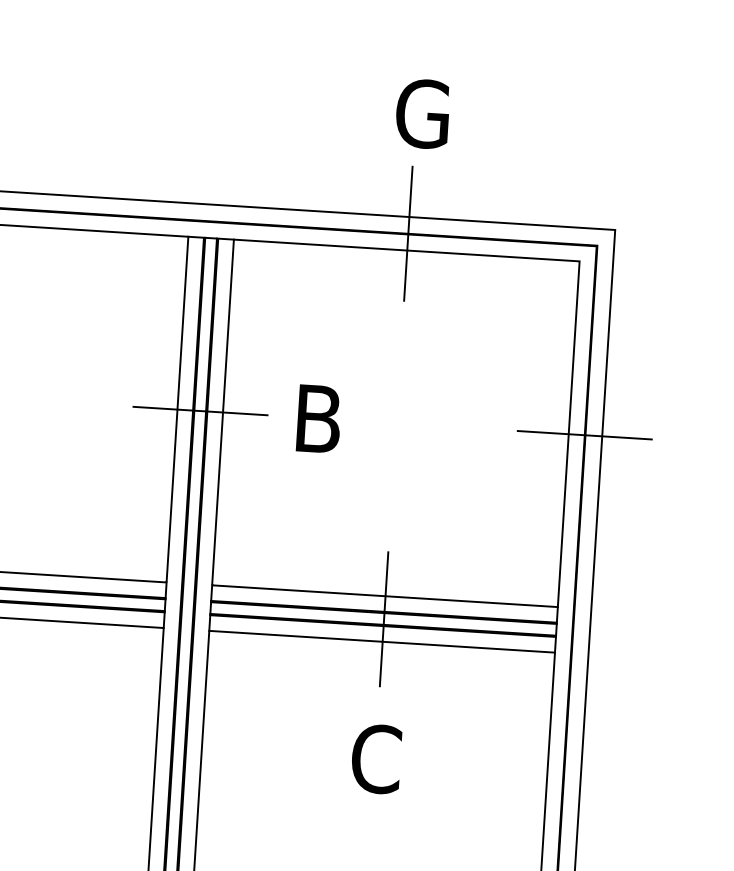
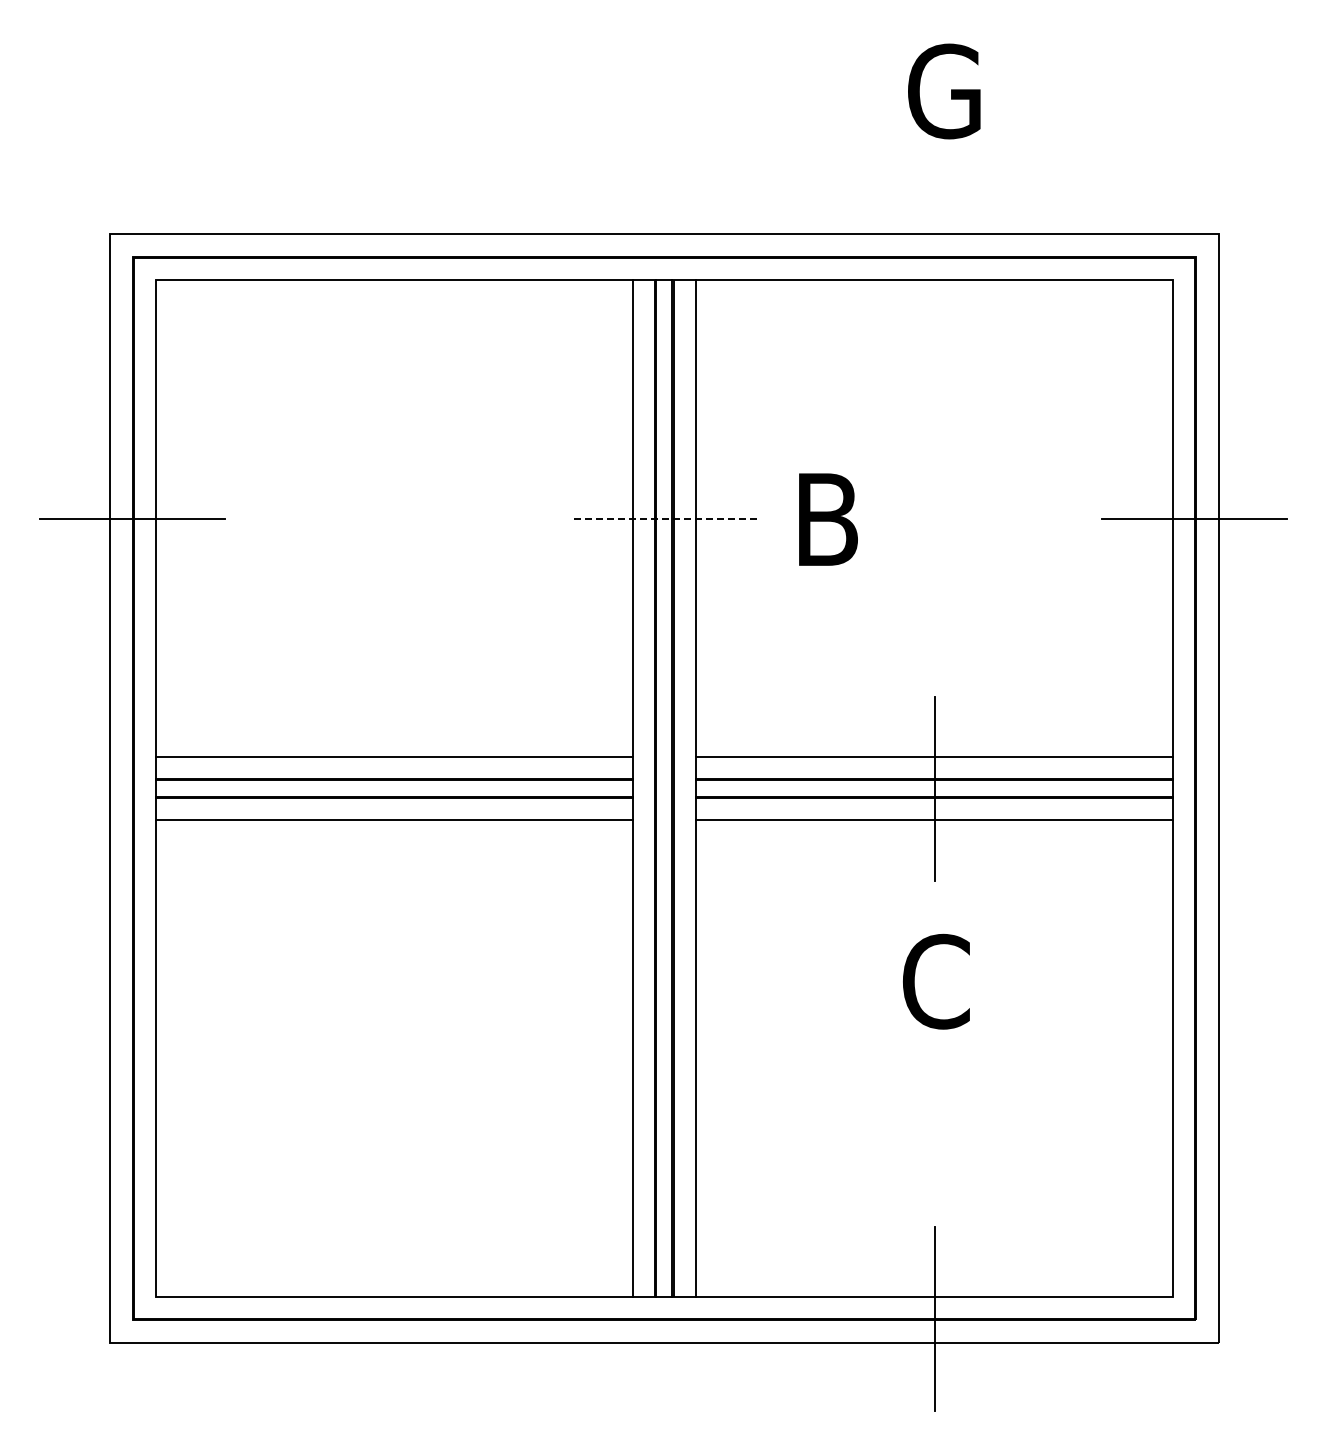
line: (408, 233) -> (934, 256), removed
line: (200, 410) -> (664, 518), solid -> dashed

